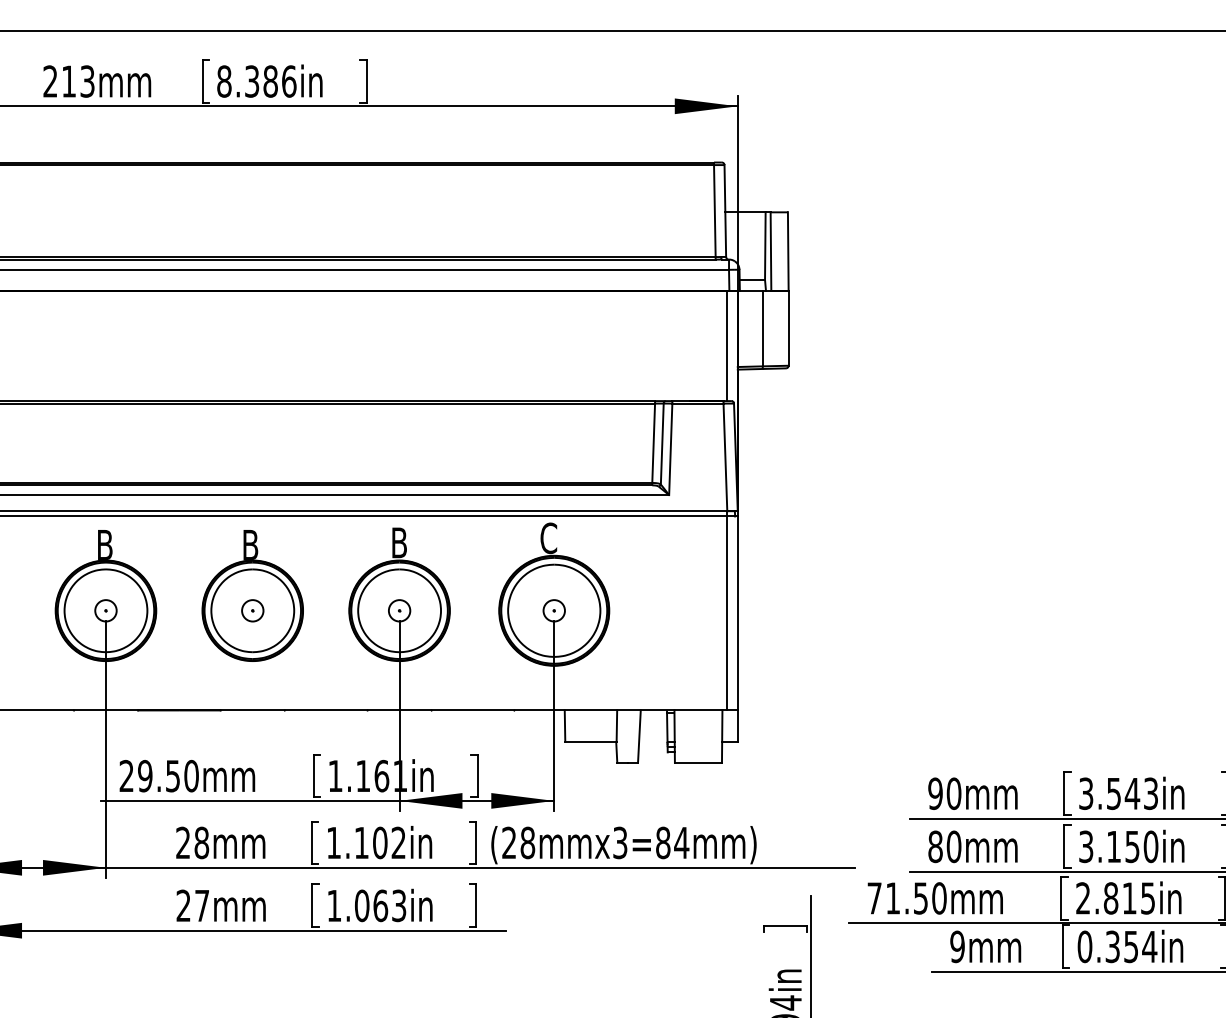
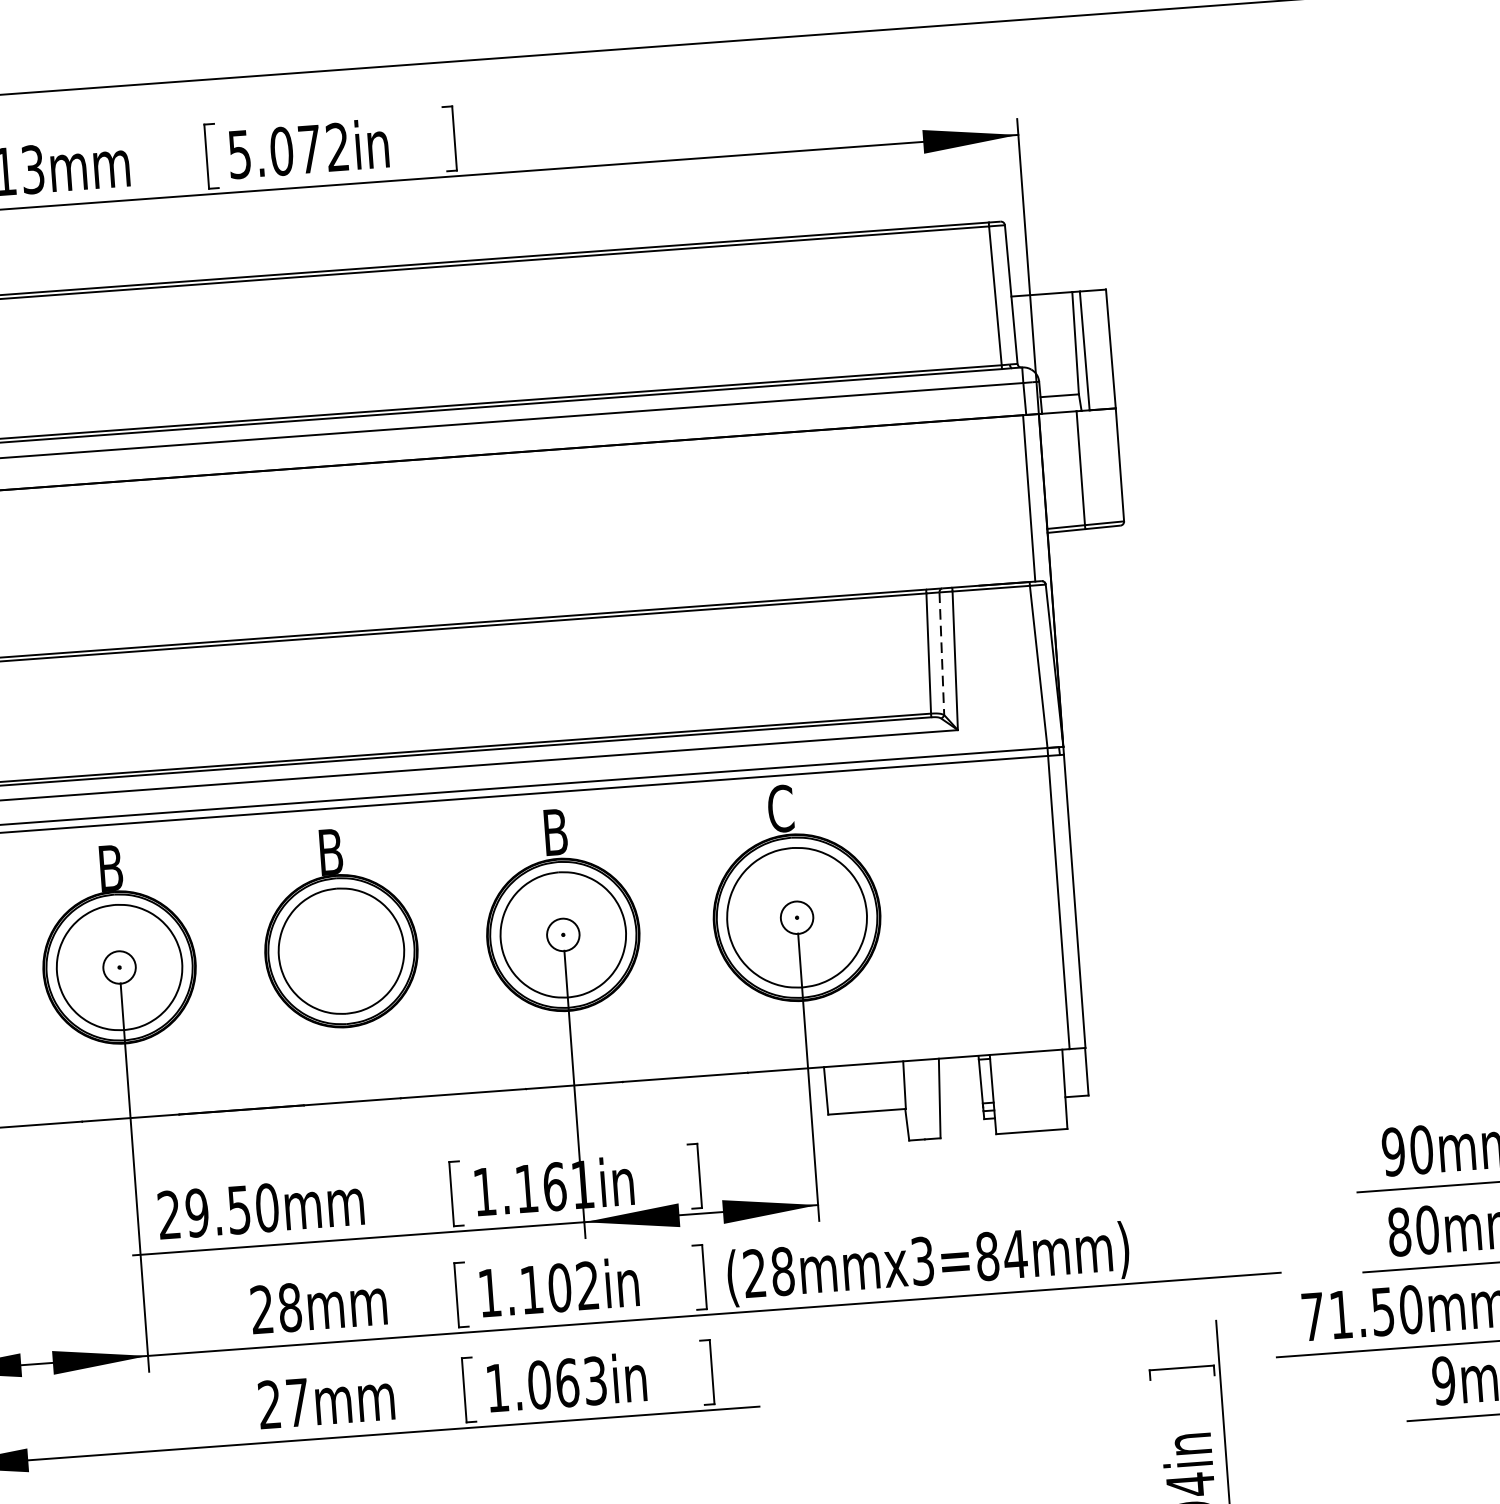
text: (256, 81) -> (288, 150), 8.386in -> 5.072in
line: (662, 444) -> (942, 654), solid -> dashed
part: (252, 610) -> (340, 950), removed

